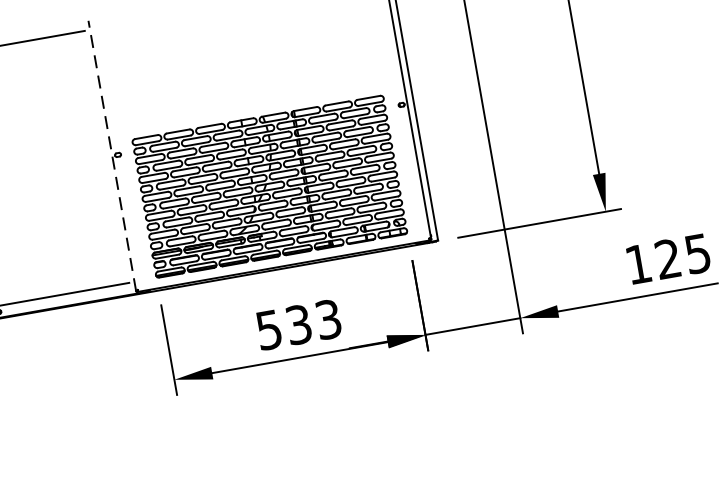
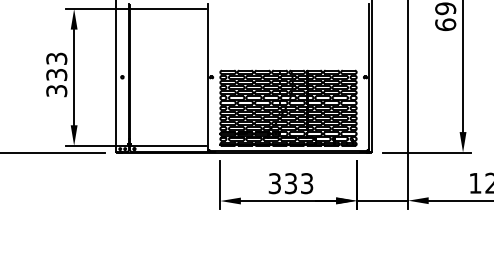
line: (112, 154) -> (208, 76), dashed -> solid
text: (268, 329) -> (274, 183), 533 -> 333

